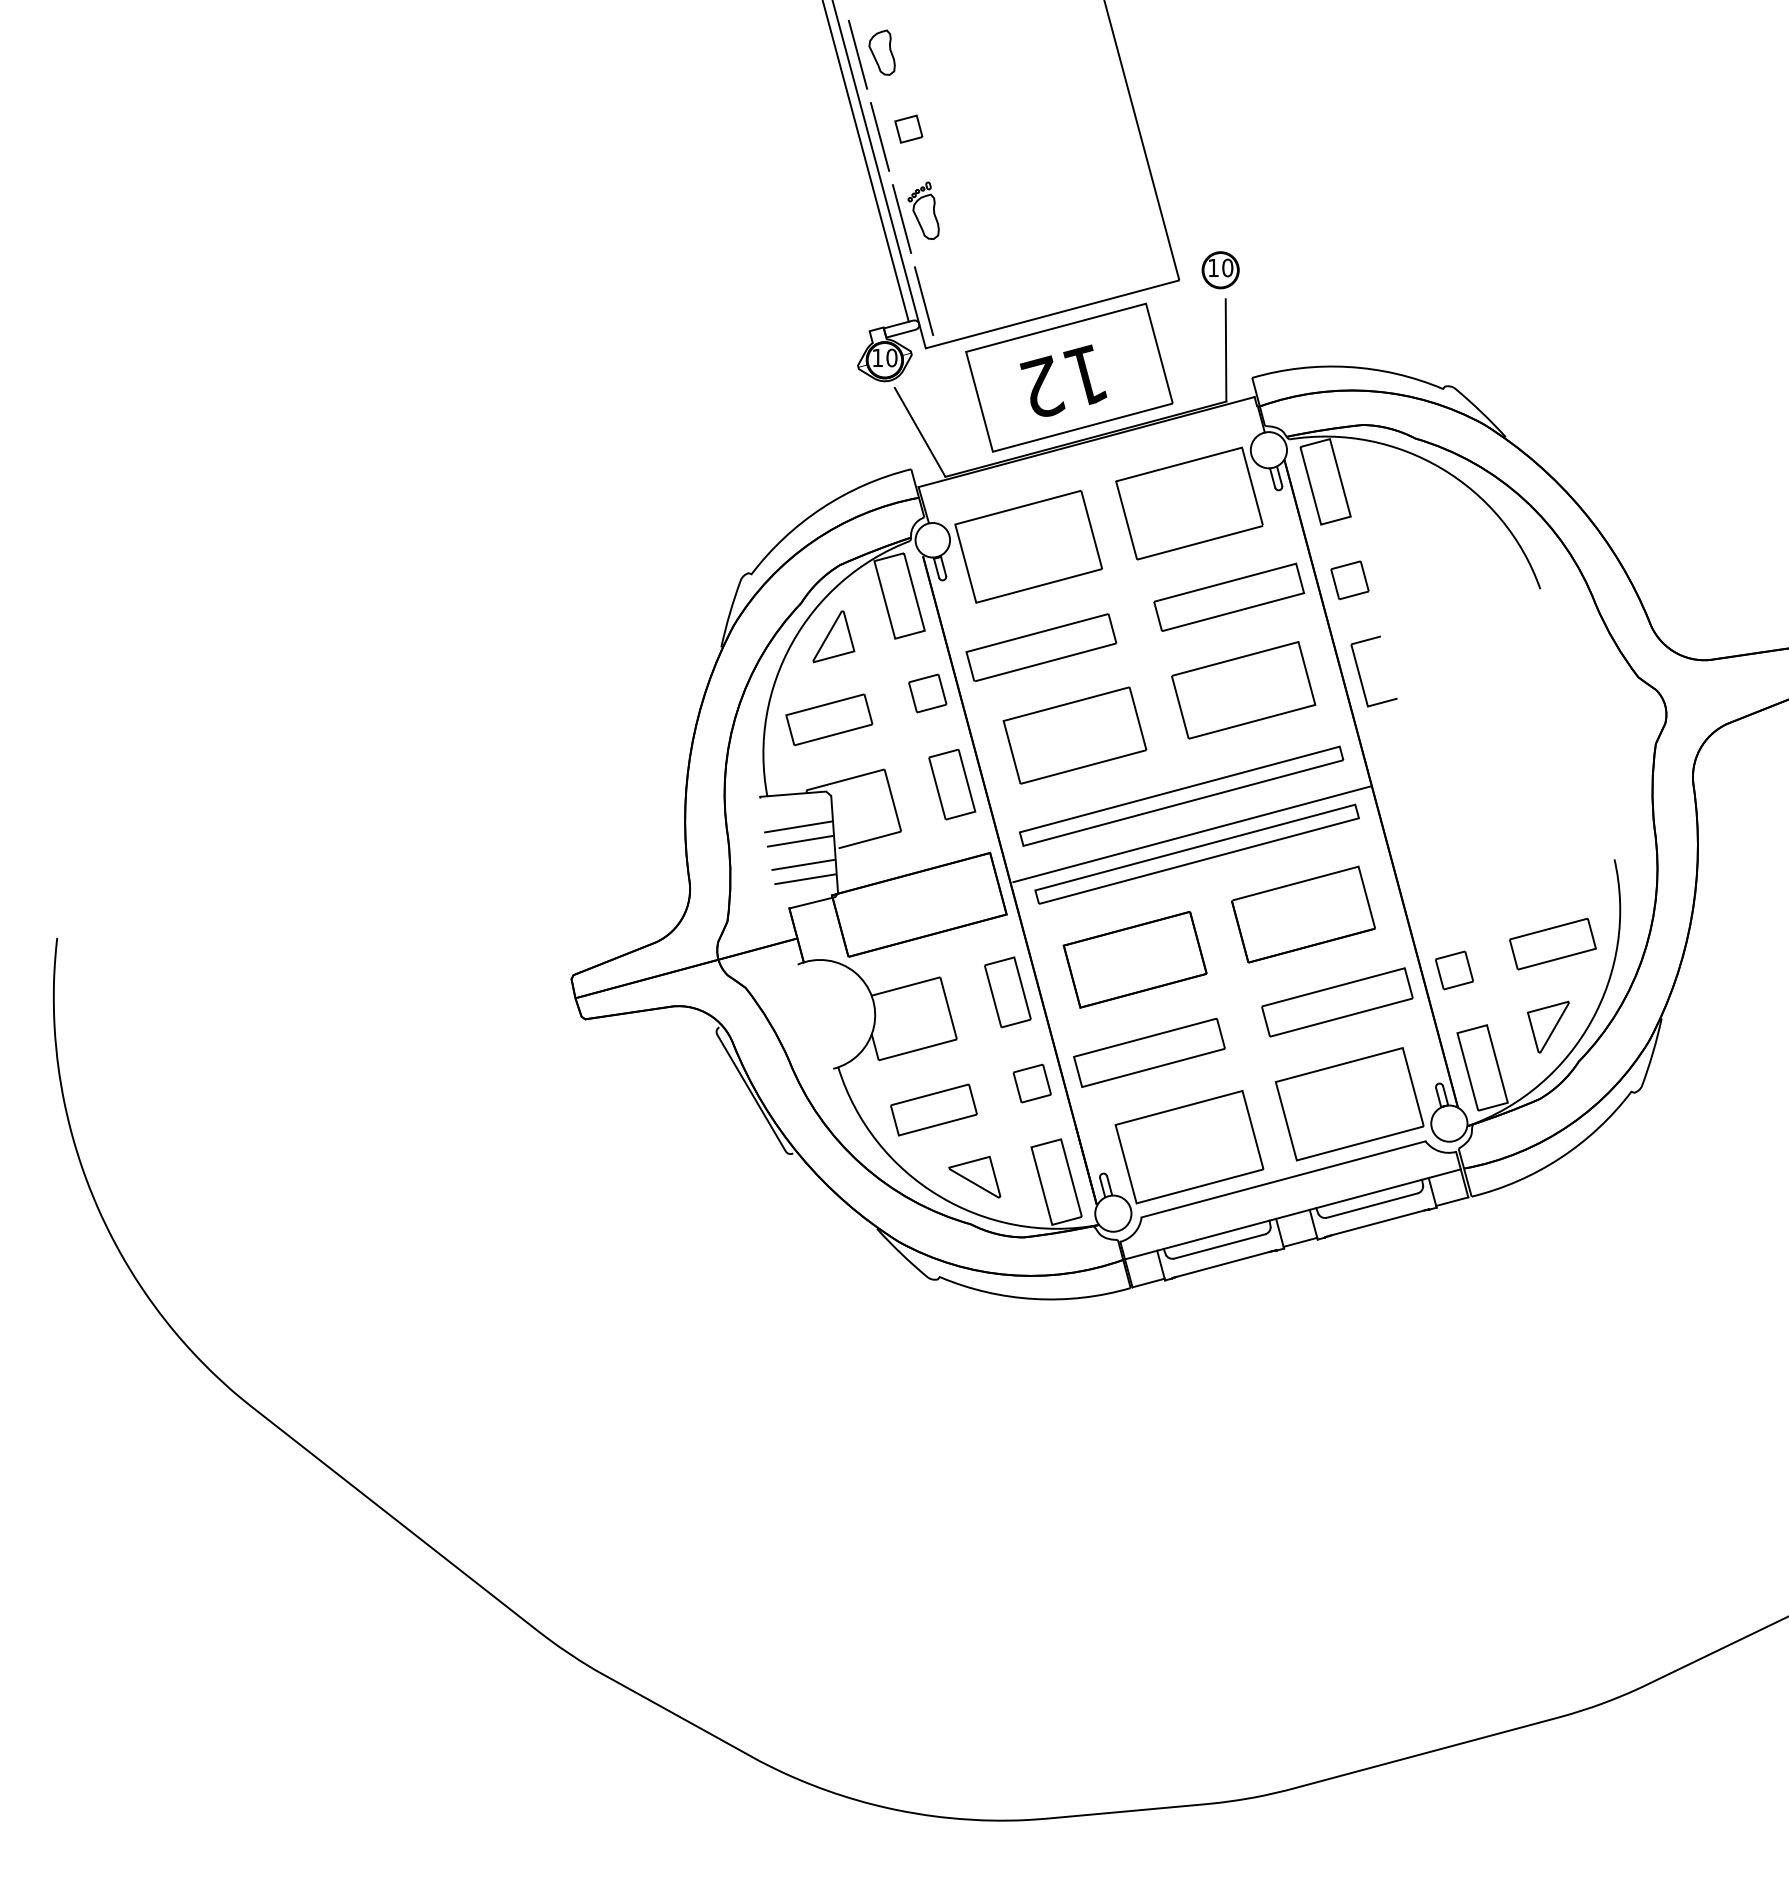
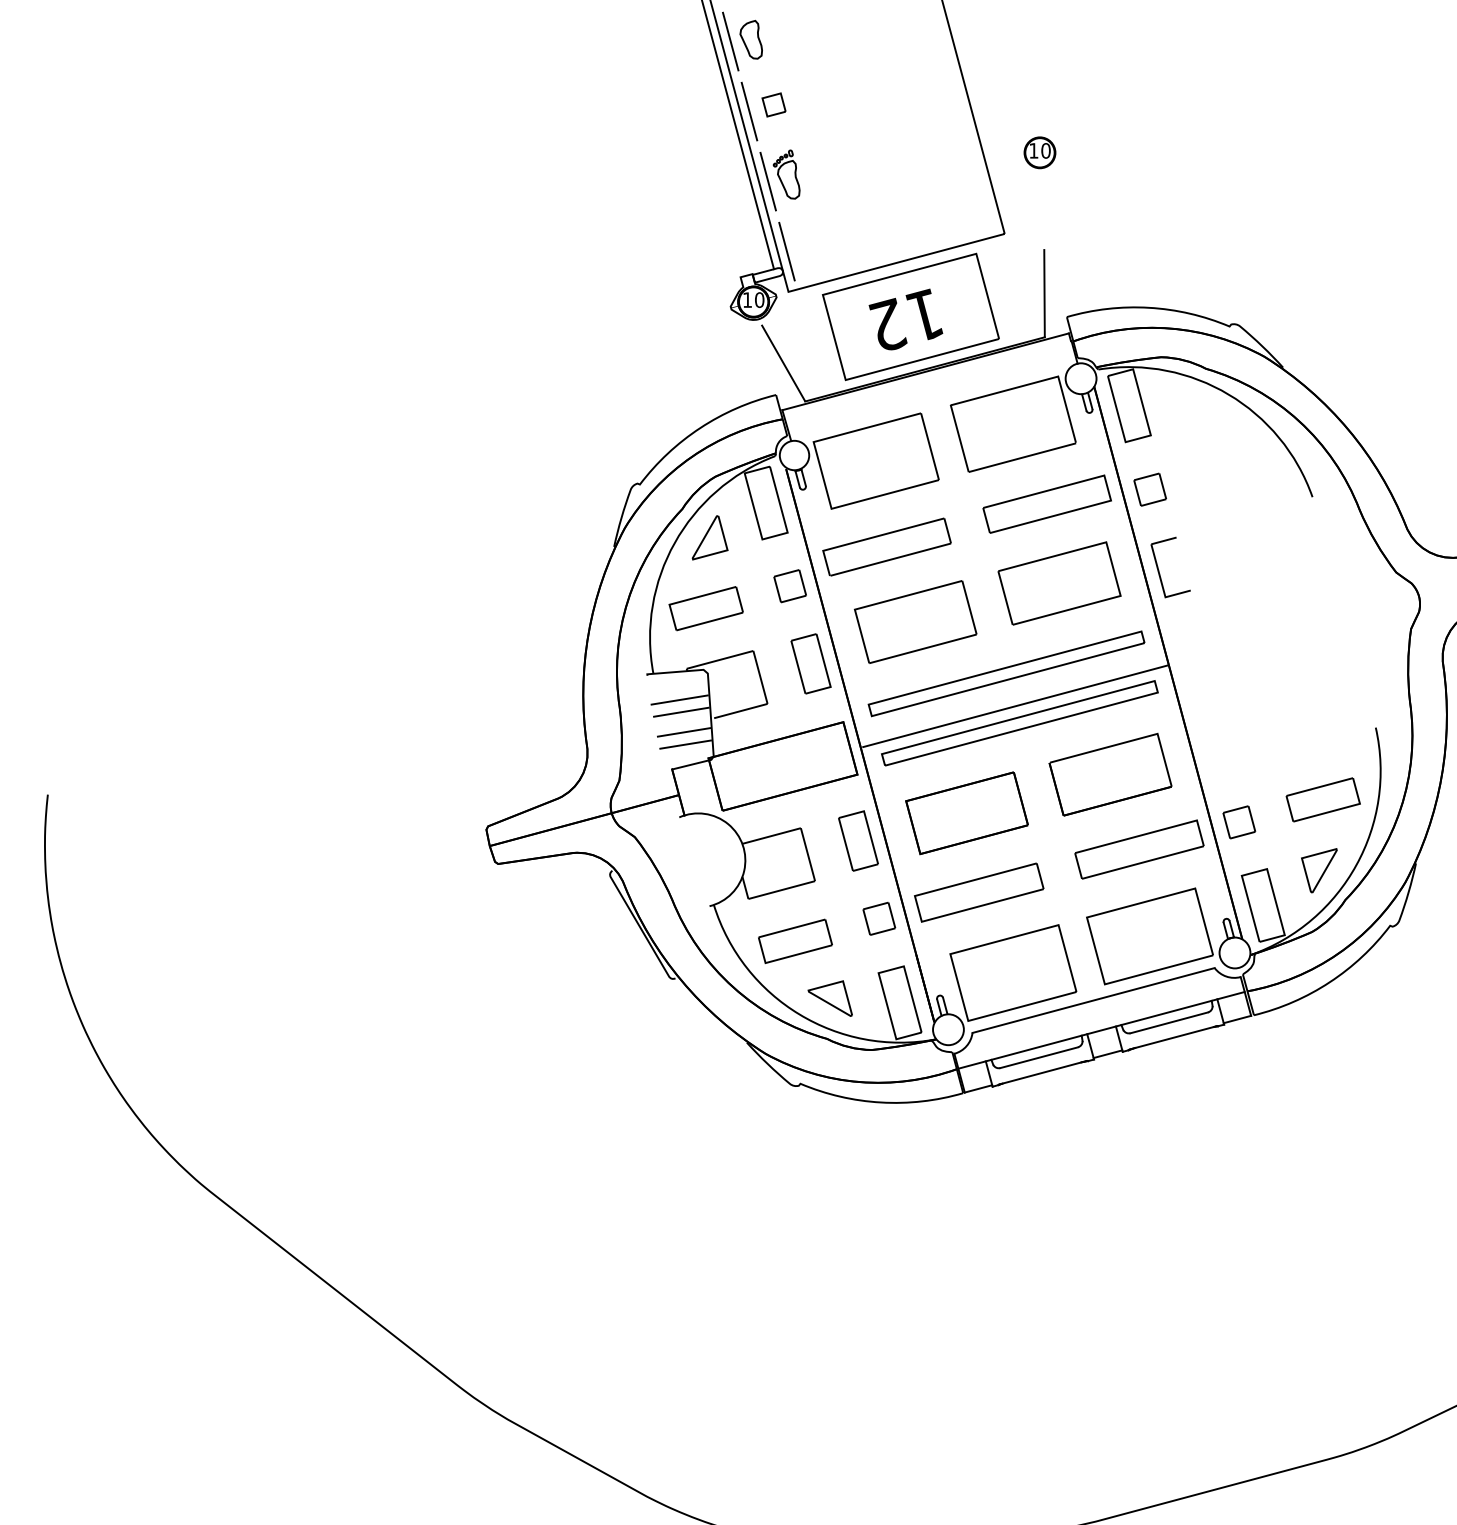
part: (1220, 270) -> (1039, 153), moved

